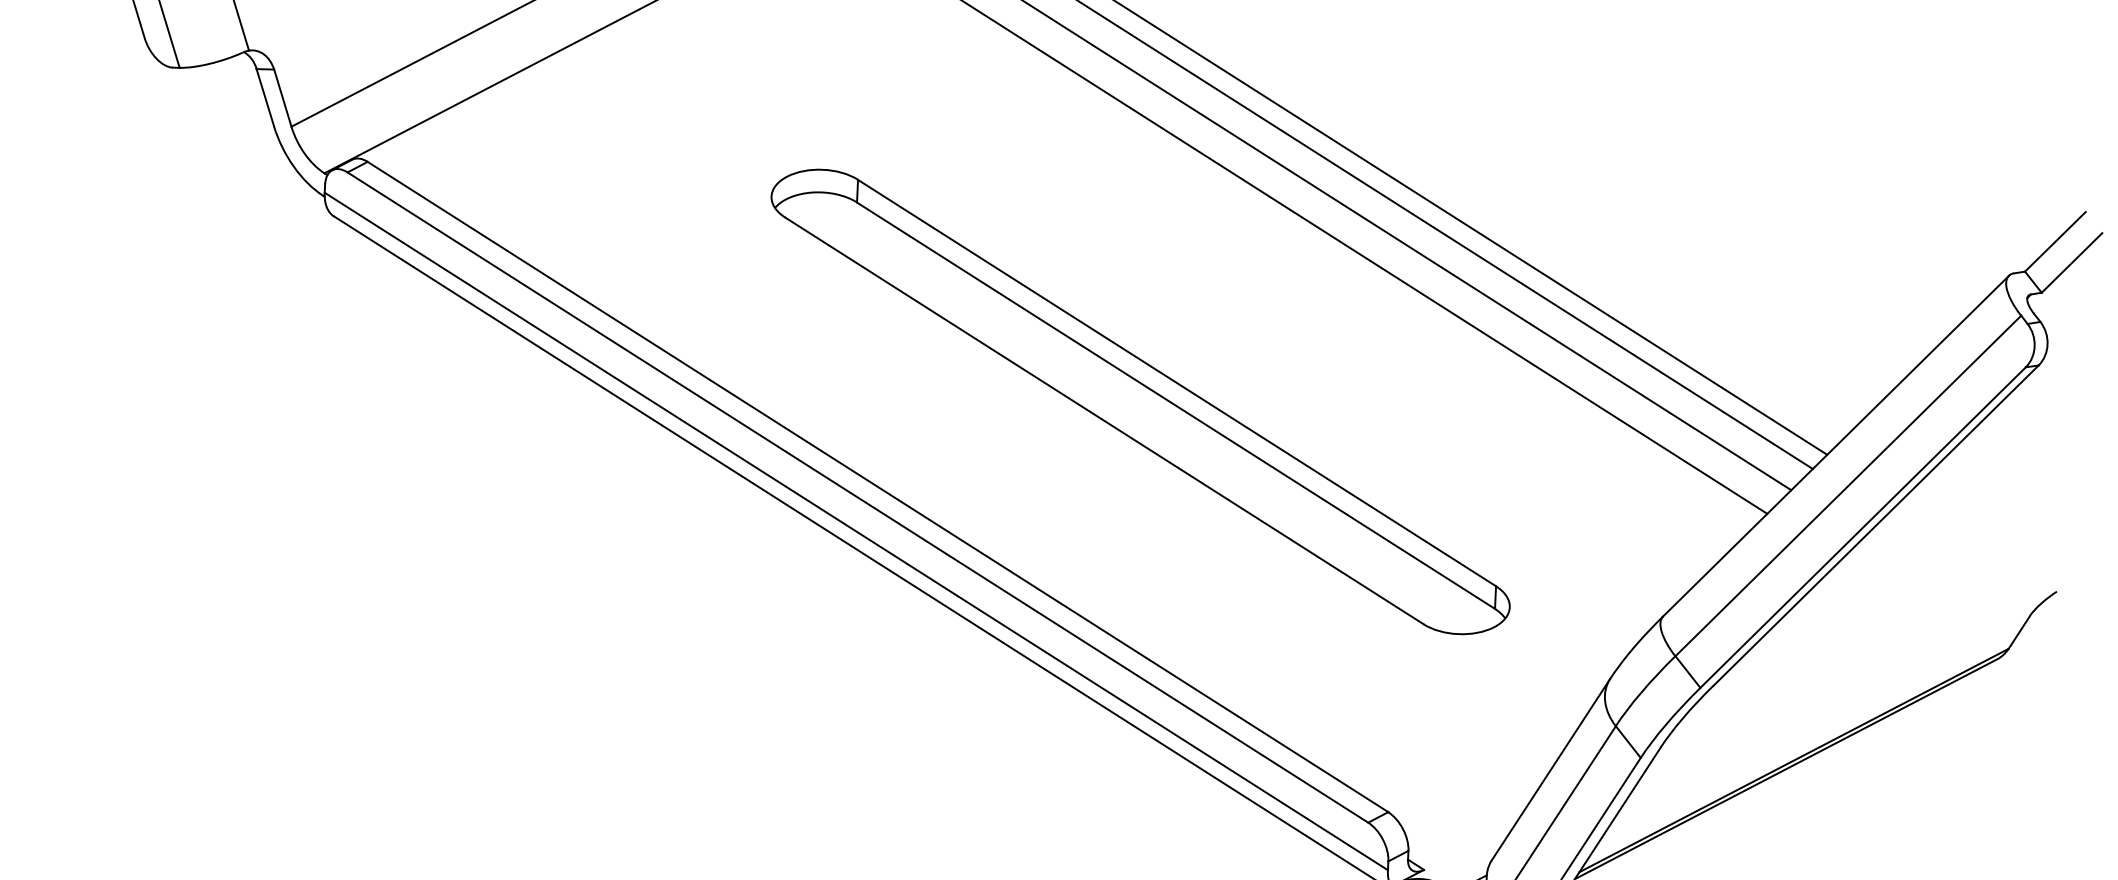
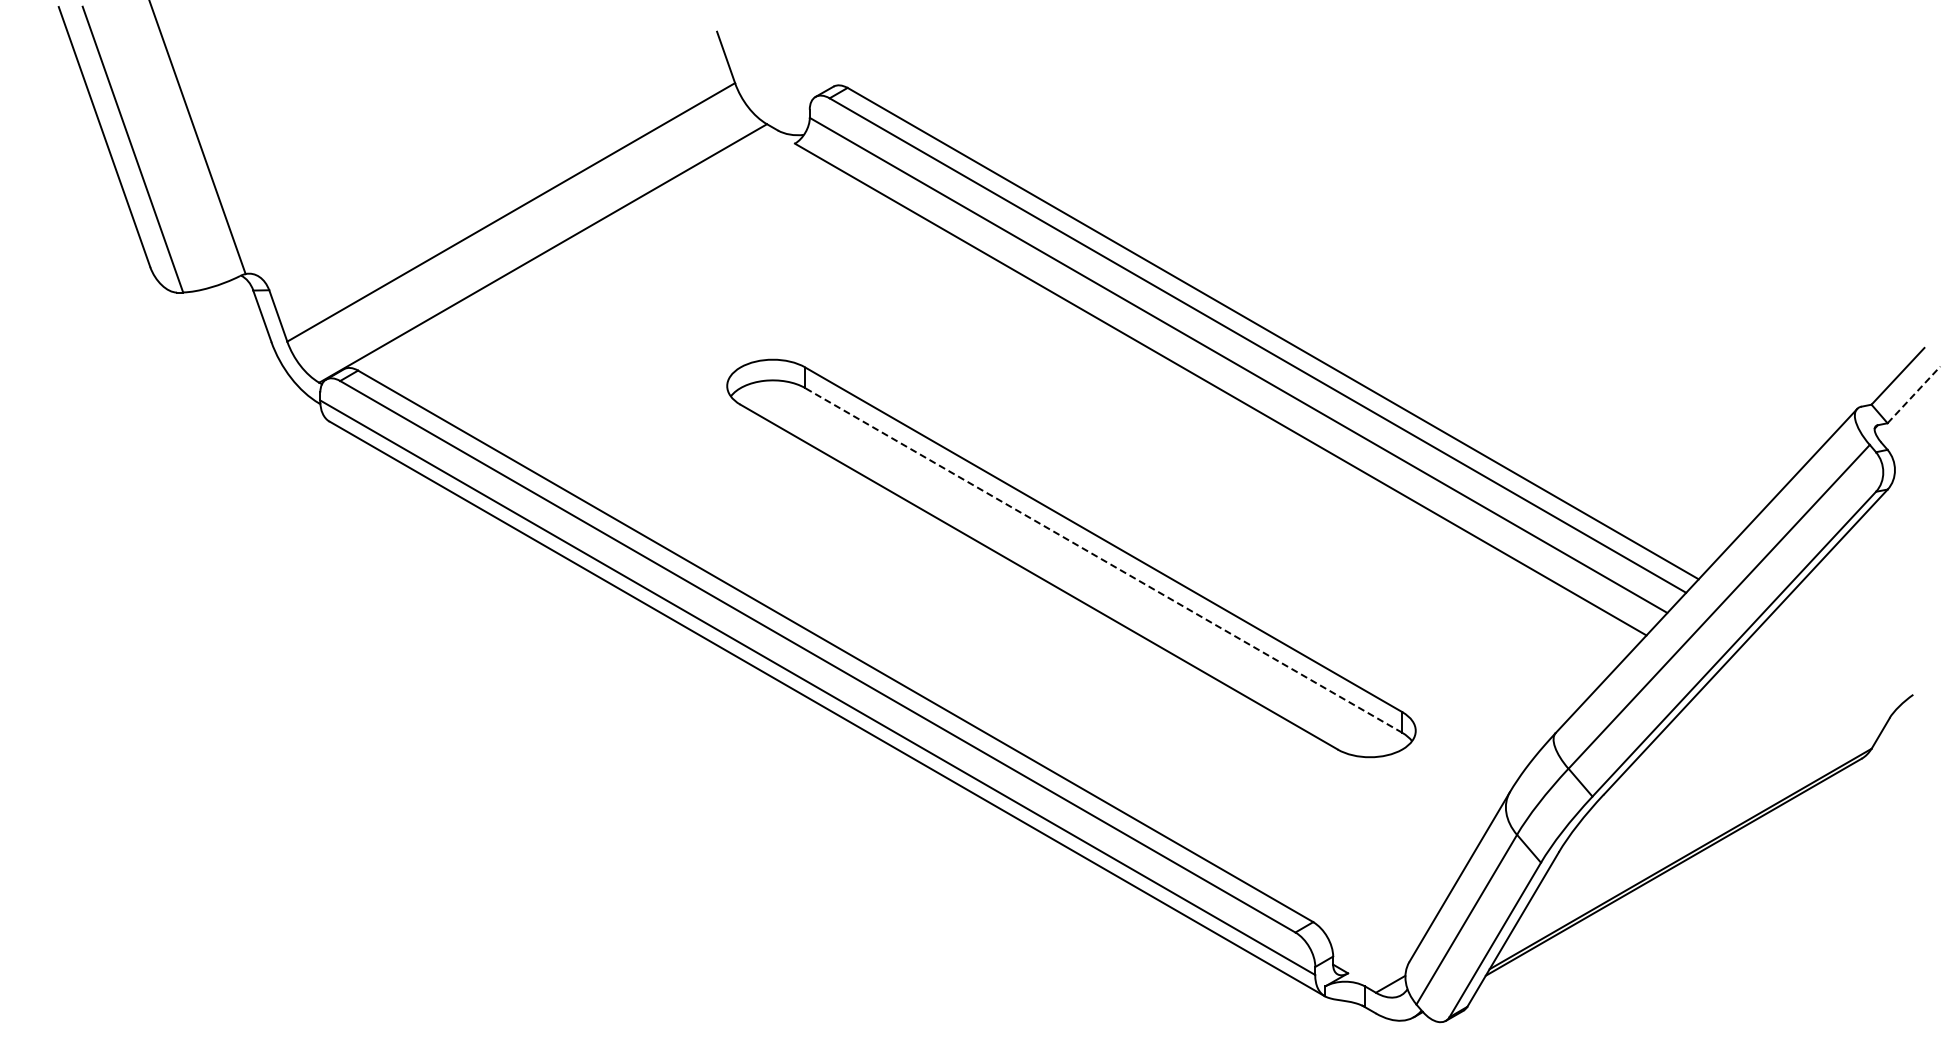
line: (2071, 262) -> (1913, 394), solid -> dashed
line: (1175, 405) -> (1103, 560), solid -> dashed

